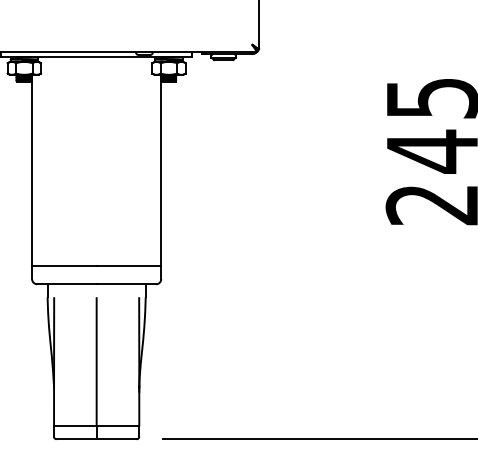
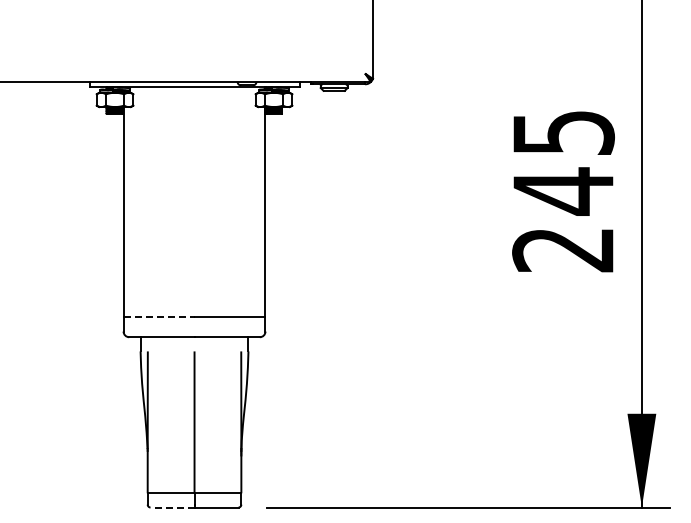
line: (64, 266) -> (159, 317), solid -> dashed
line: (76, 439) -> (172, 507), solid -> dashed

